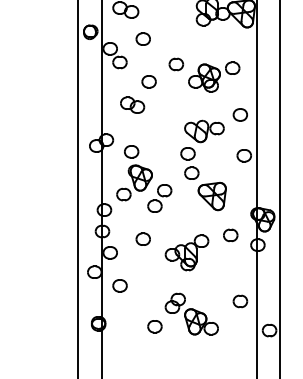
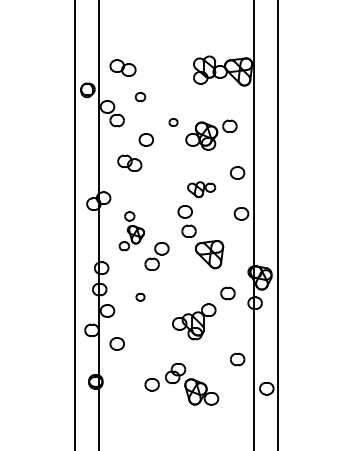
part: (143, 38) -> (140, 96), size x0.7
part: (176, 64) -> (173, 122), size x0.6
part: (204, 131) -> (201, 189), size x0.7
part: (134, 173) -> (131, 231), size x0.7
part: (143, 238) -> (140, 296), size x0.6
part: (187, 252) -> (194, 321), moved
part: (192, 314) -> (192, 384), moved

